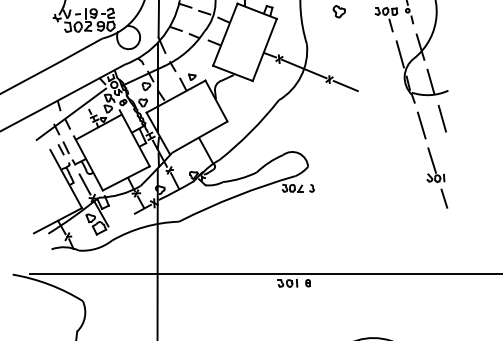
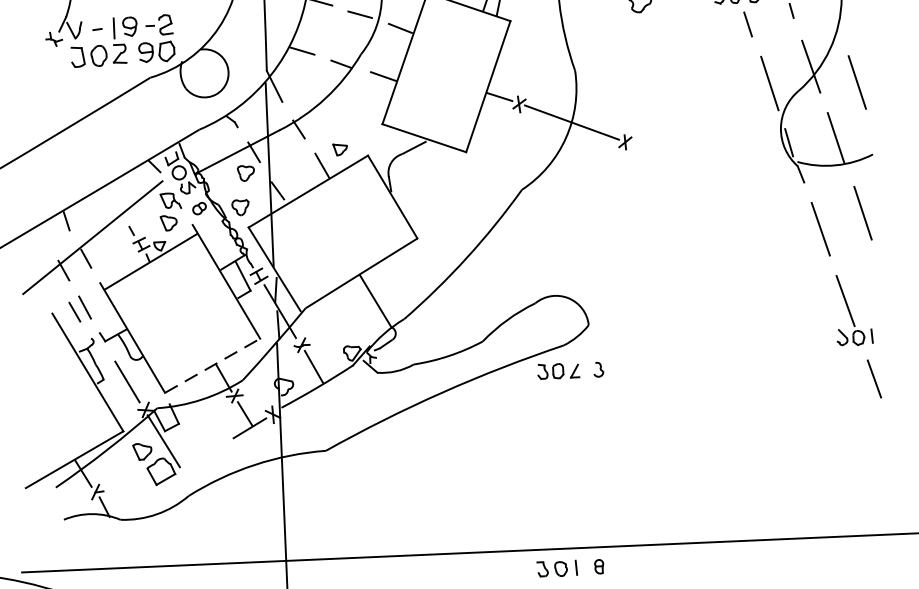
line: (441, 55) -> (855, 82), added
line: (345, 86) -> (659, 155), removed
line: (126, 178) -> (212, 365), solid -> dashed

